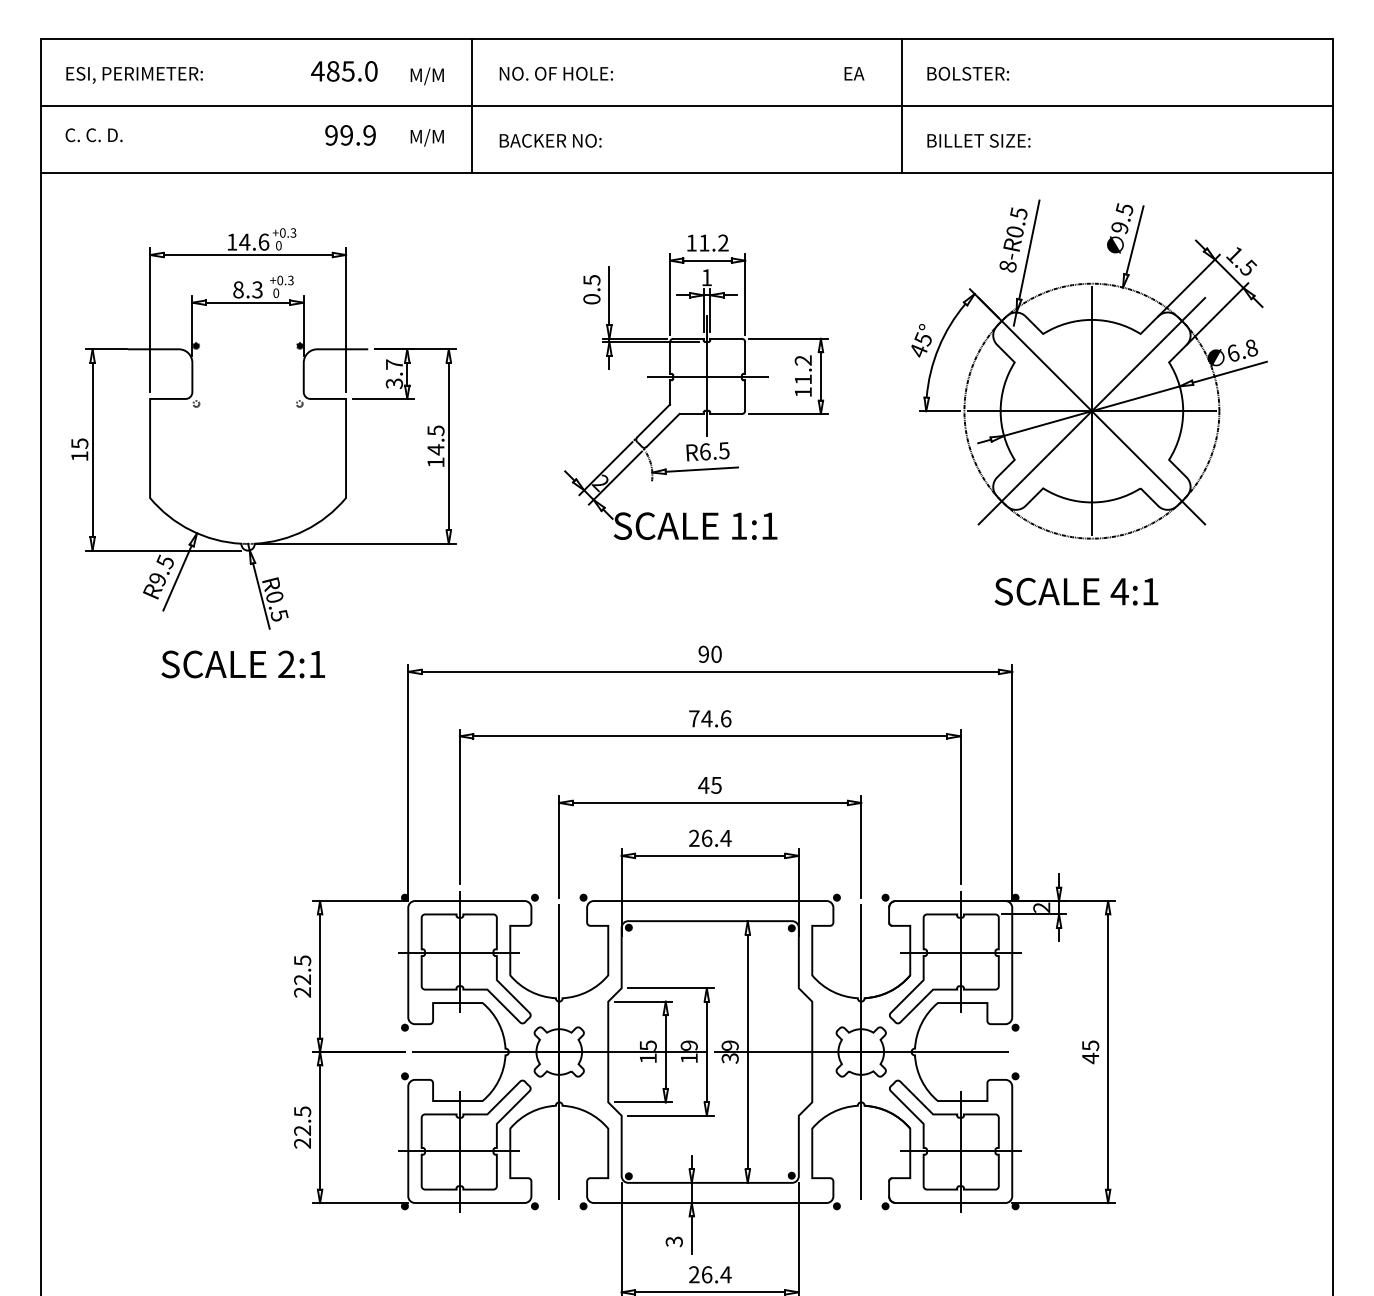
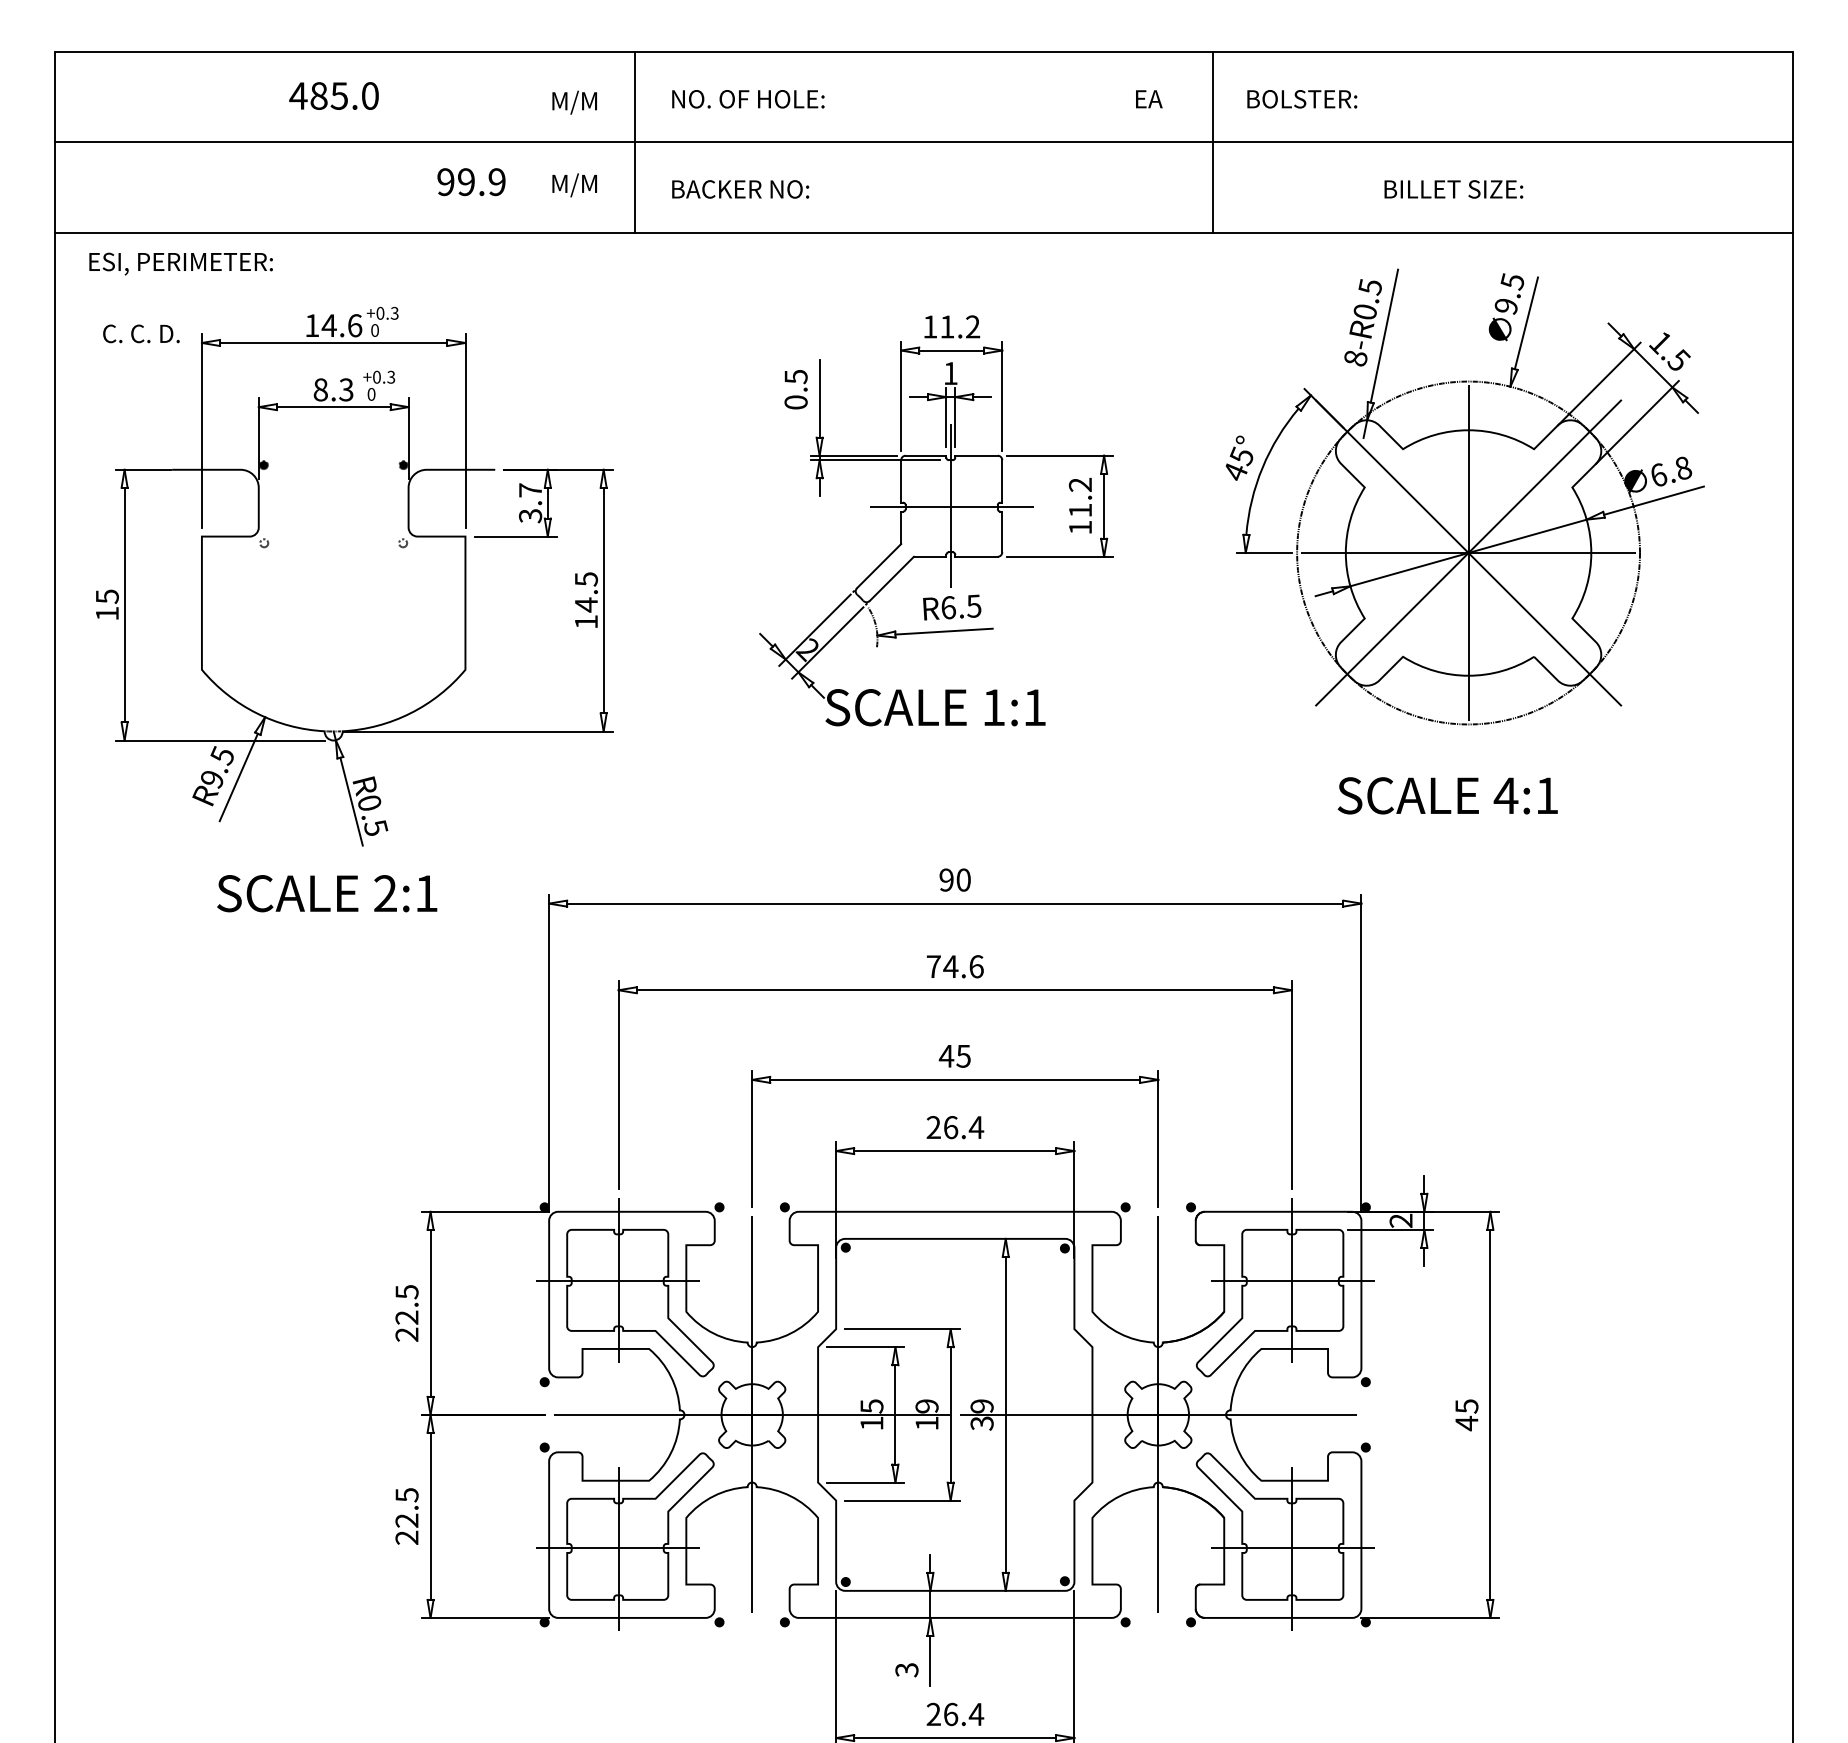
text: (344, 71) -> (334, 96), moved
text: (134, 75) -> (180, 264), moved
text: (93, 135) -> (140, 334), moved
text: (978, 140) -> (1453, 188), moved

